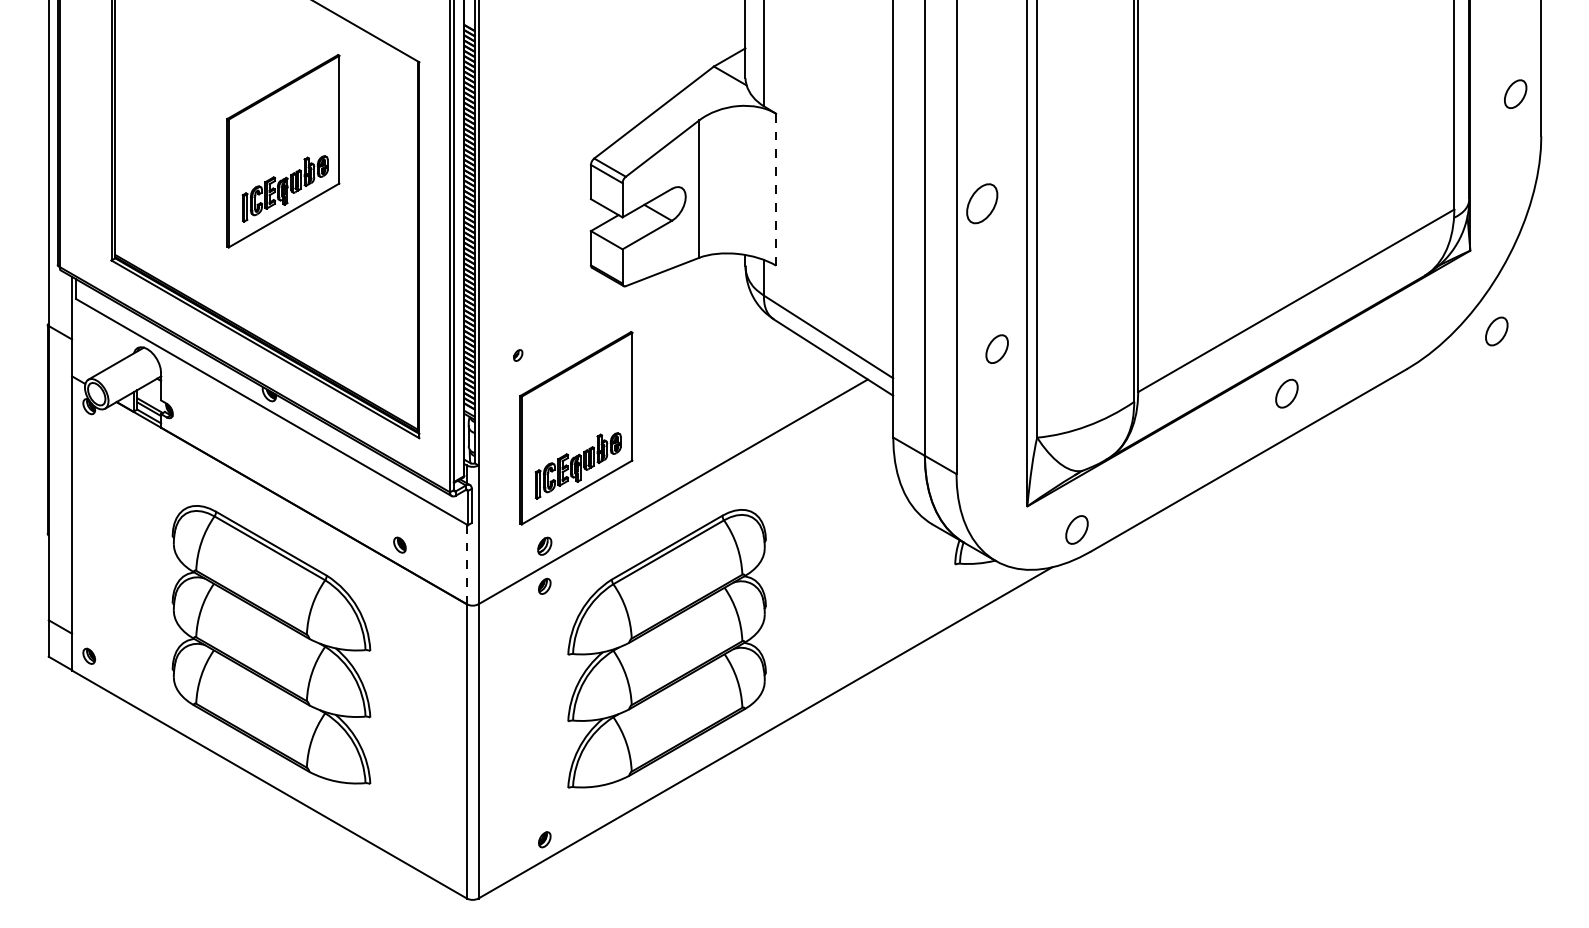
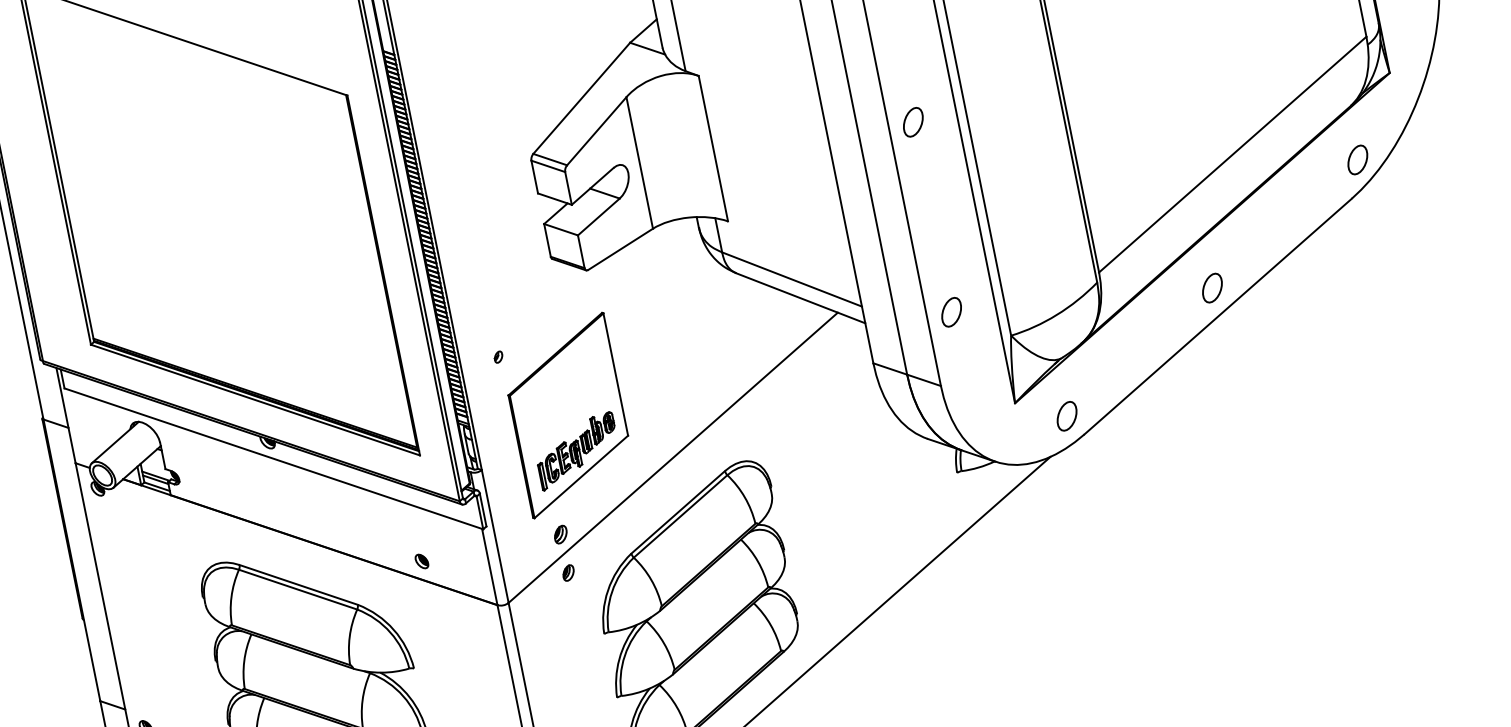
part: (283, 151) -> (234, 207), removed
line: (776, 189) -> (713, 148), dashed -> solid
part: (981, 203) -> (912, 122), size x0.71
part: (1496, 331) -> (1357, 160), moved
part: (996, 348) -> (950, 311), moved
part: (1286, 393) -> (1212, 287), moved
line: (466, 564) -> (489, 567), dashed -> solid

